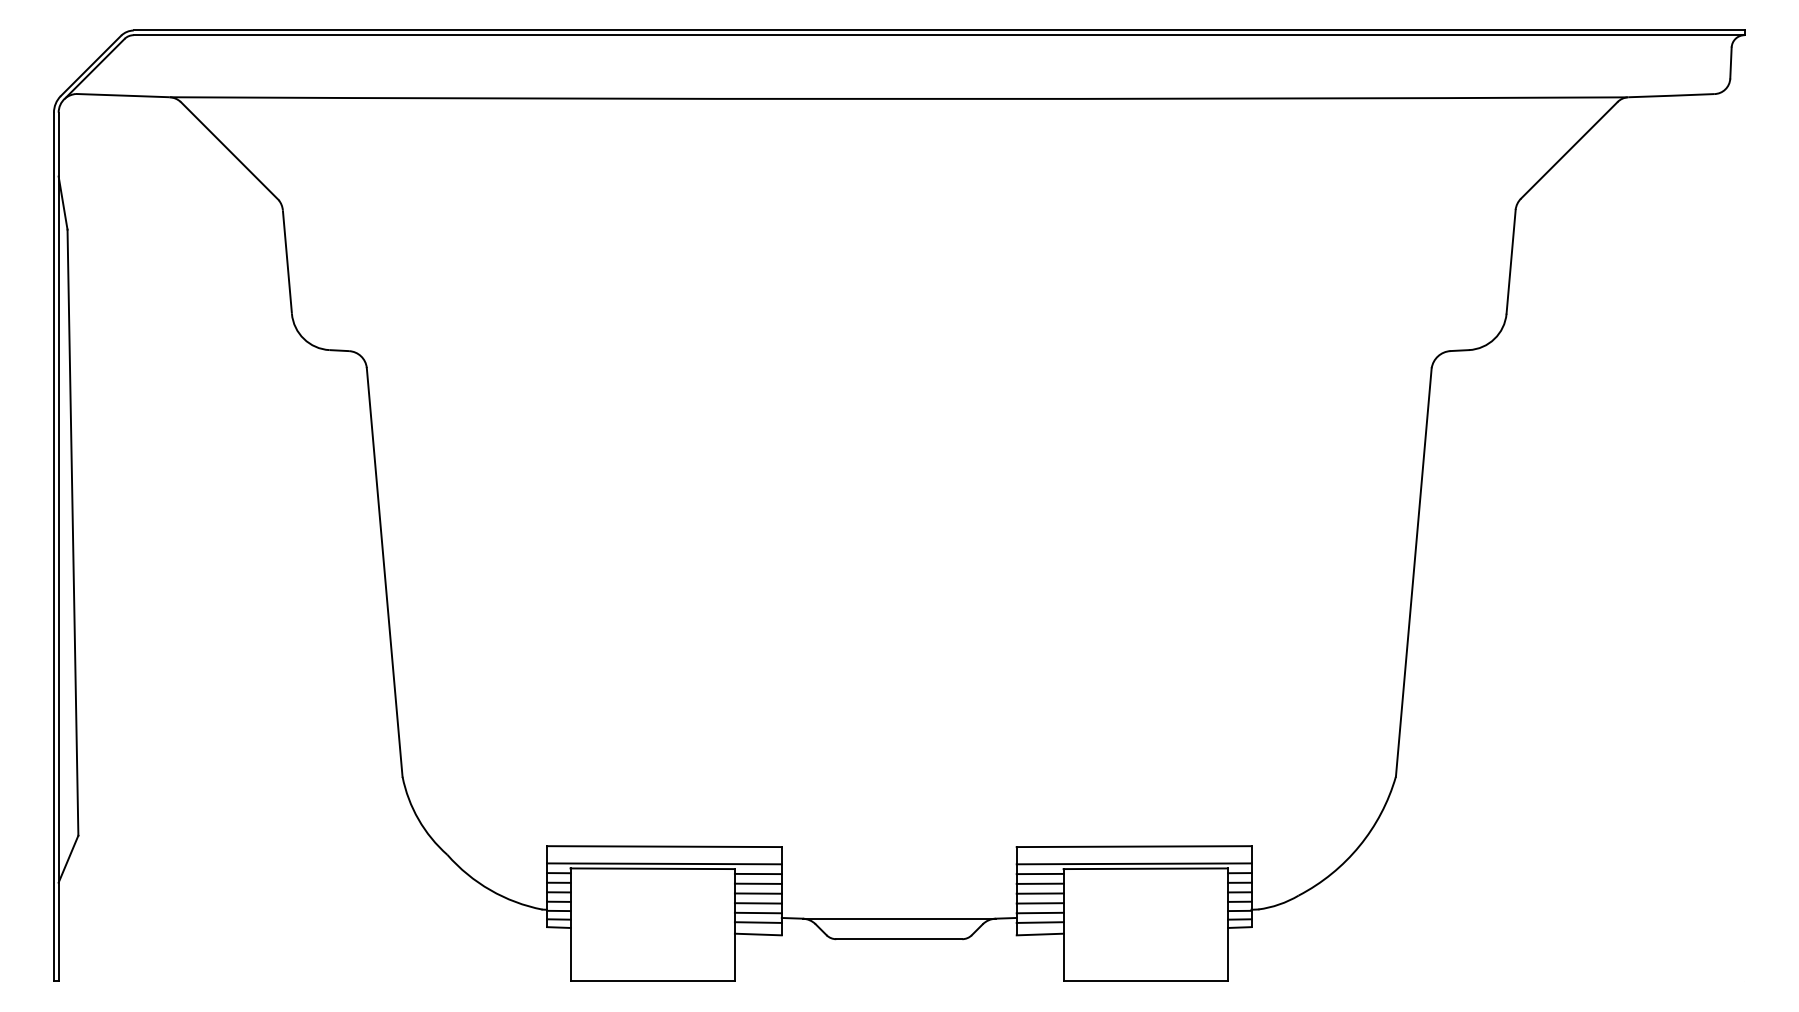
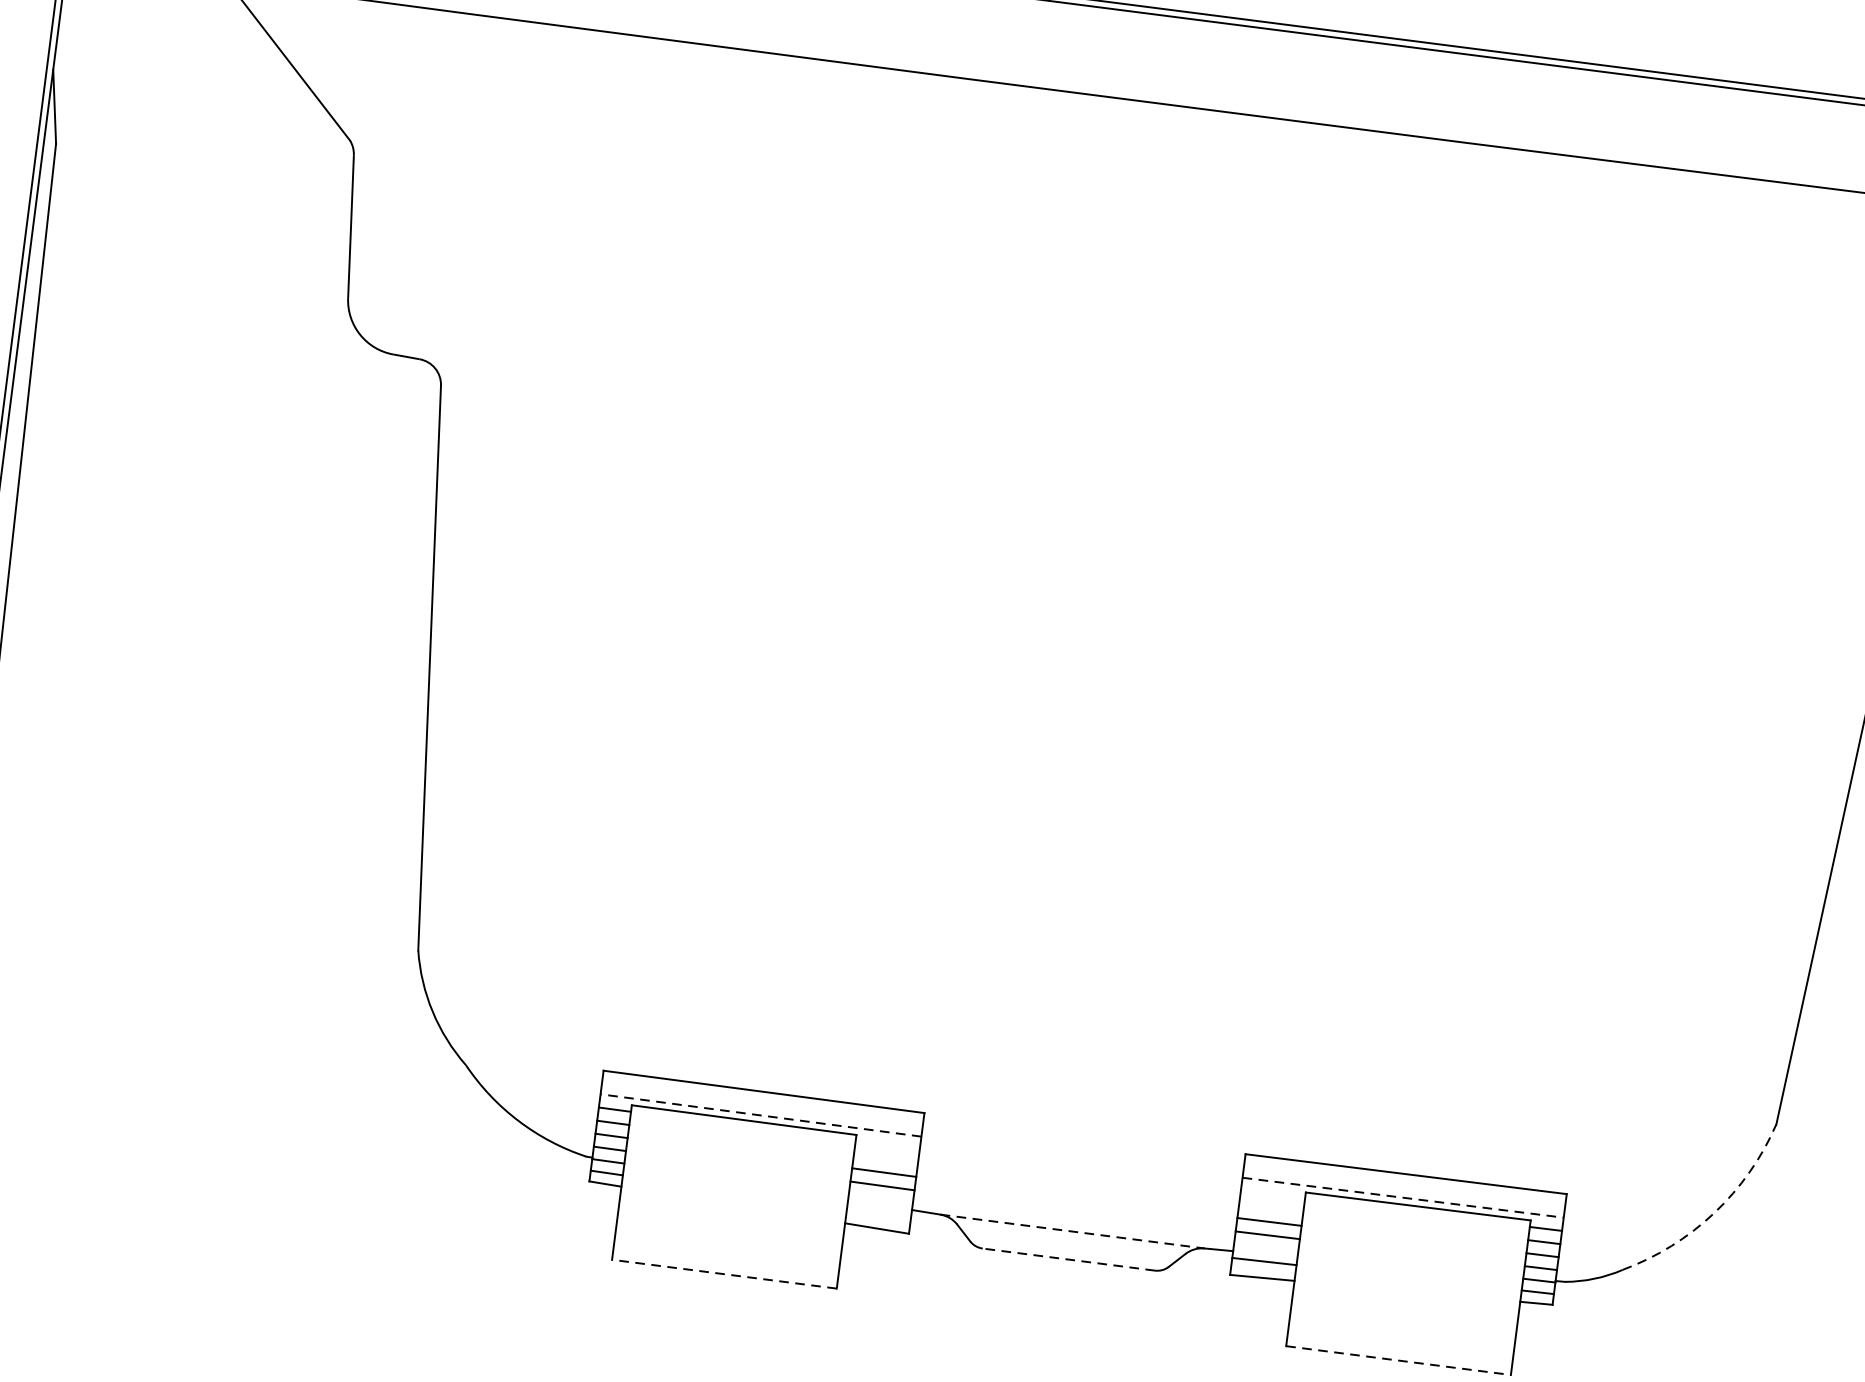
arc: (1359, 846) -> (1714, 1213), solid -> dashed
line: (663, 863) -> (759, 1114), solid -> dashed
line: (1134, 863) -> (1403, 1197), solid -> dashed
line: (757, 873) -> (886, 1144), removed
line: (1039, 873) -> (1272, 1194), removed
line: (757, 883) -> (884, 1158), removed
line: (1039, 883) -> (1270, 1208), removed
line: (757, 912) -> (879, 1198), removed
line: (1039, 912) -> (1265, 1247), removed
line: (899, 918) -> (1072, 1231), solid -> dashed
line: (757, 922) -> (878, 1211), removed
line: (899, 939) -> (1069, 1260), solid -> dashed
line: (652, 981) -> (724, 1274), solid -> dashed
line: (1146, 981) -> (1399, 1360), solid -> dashed

